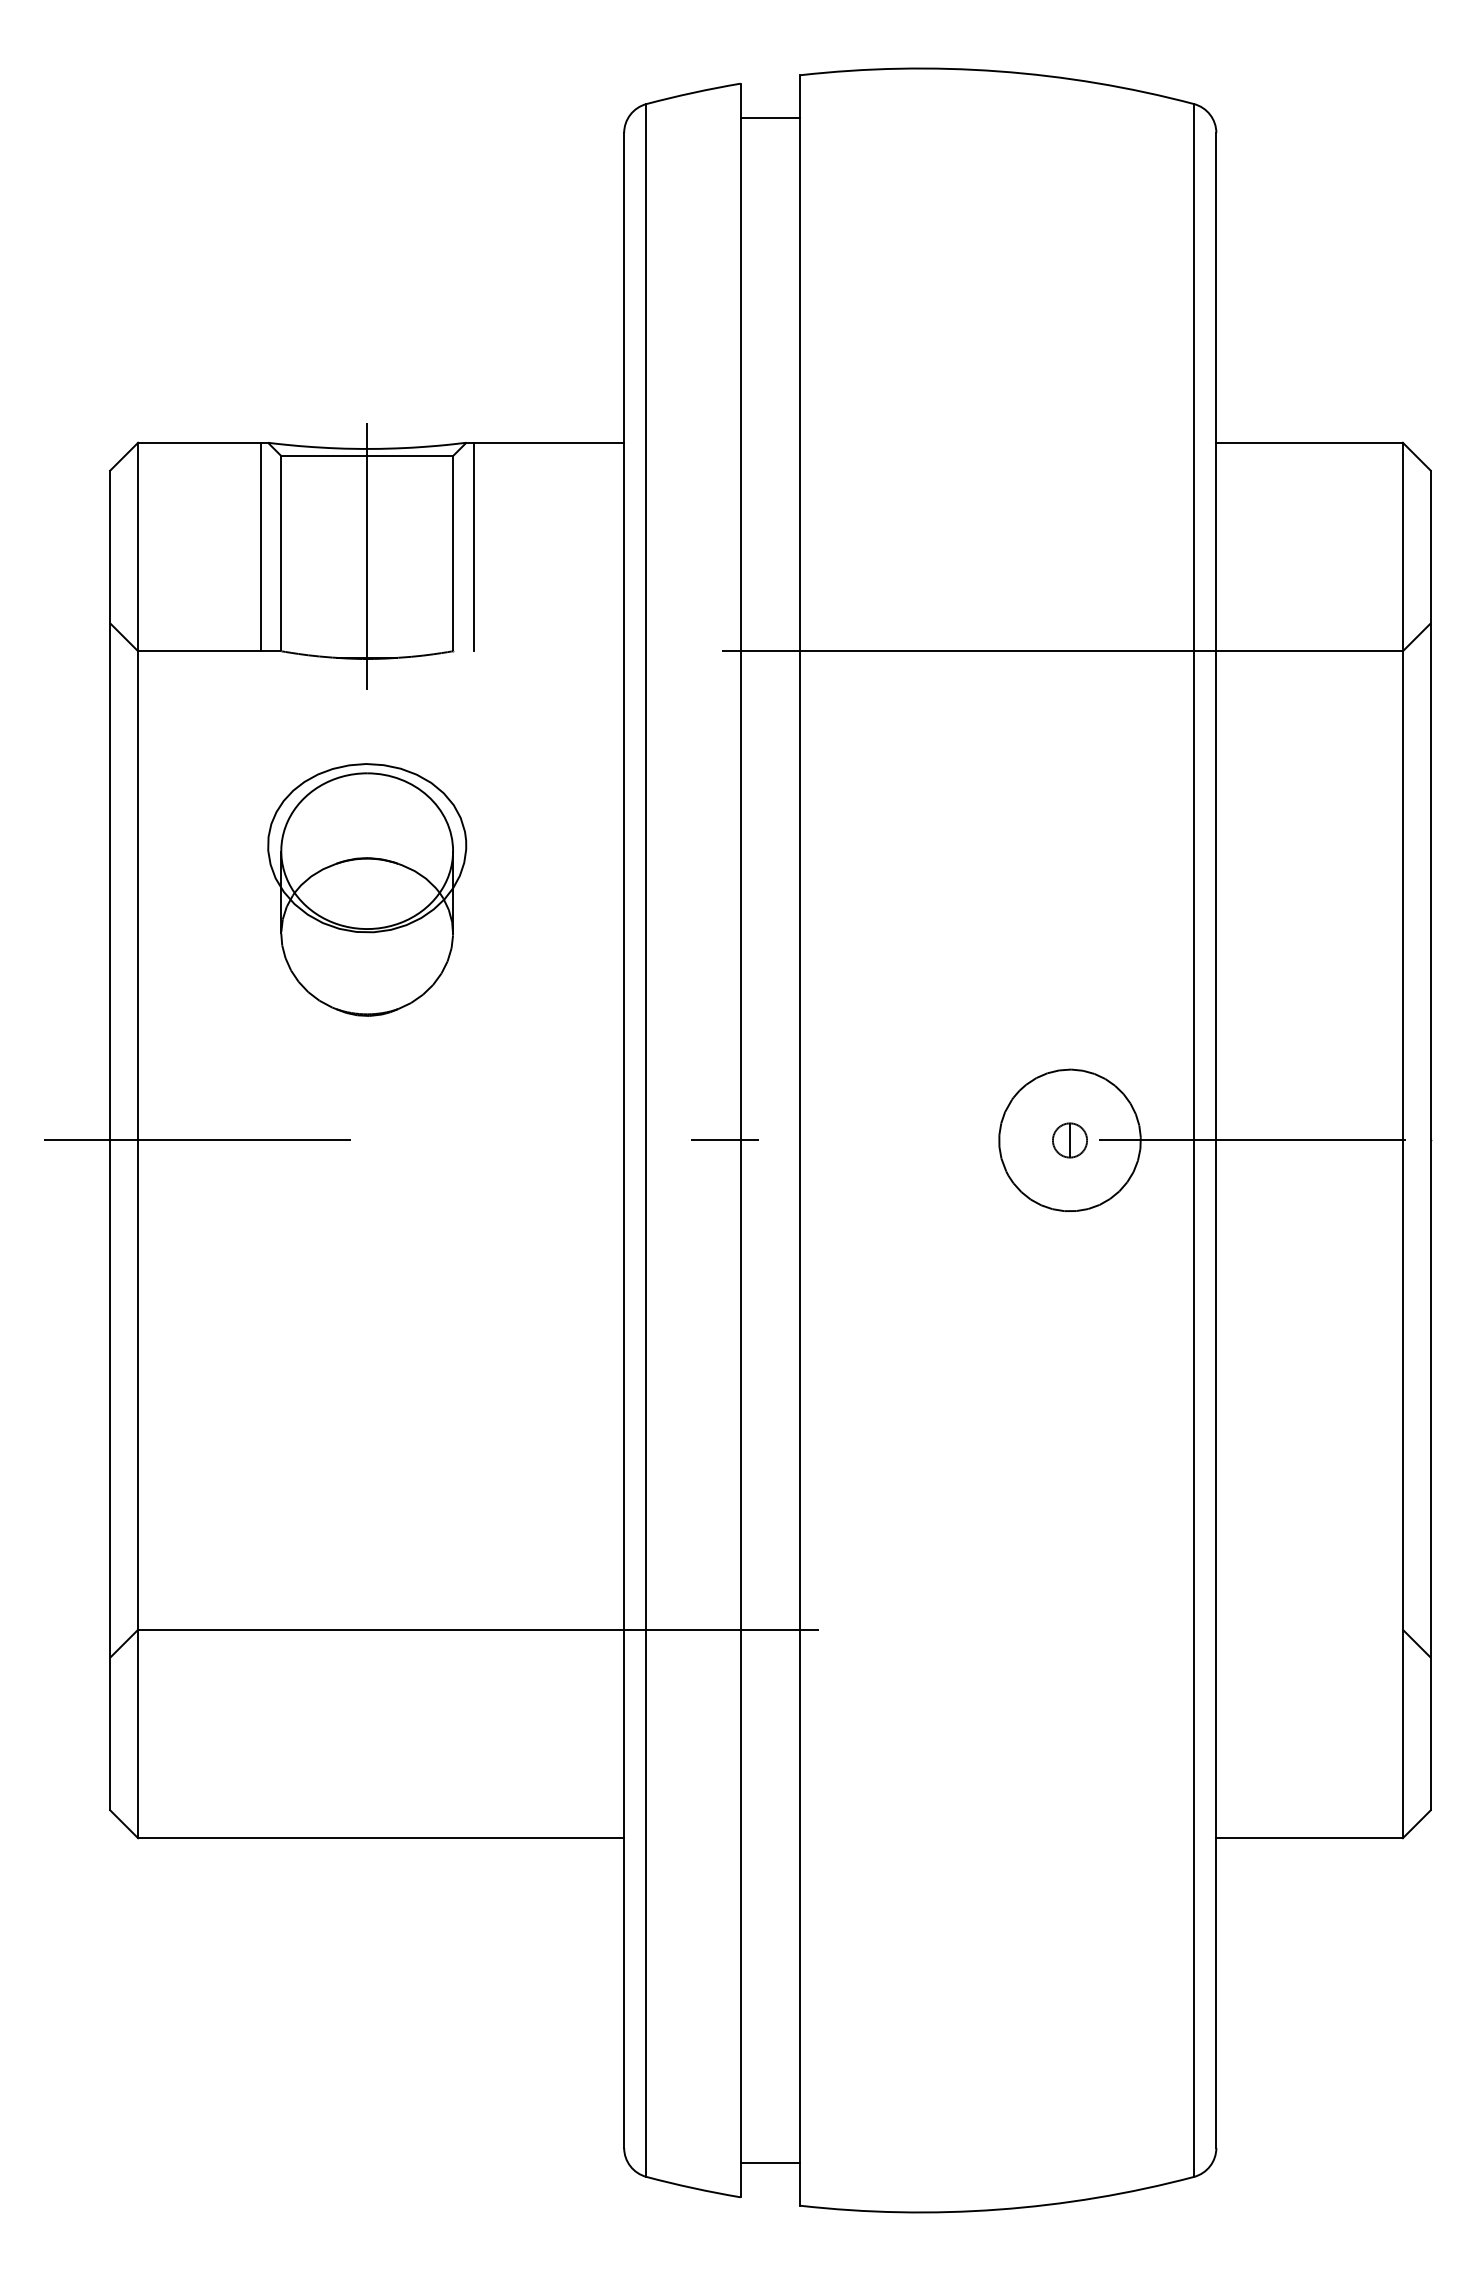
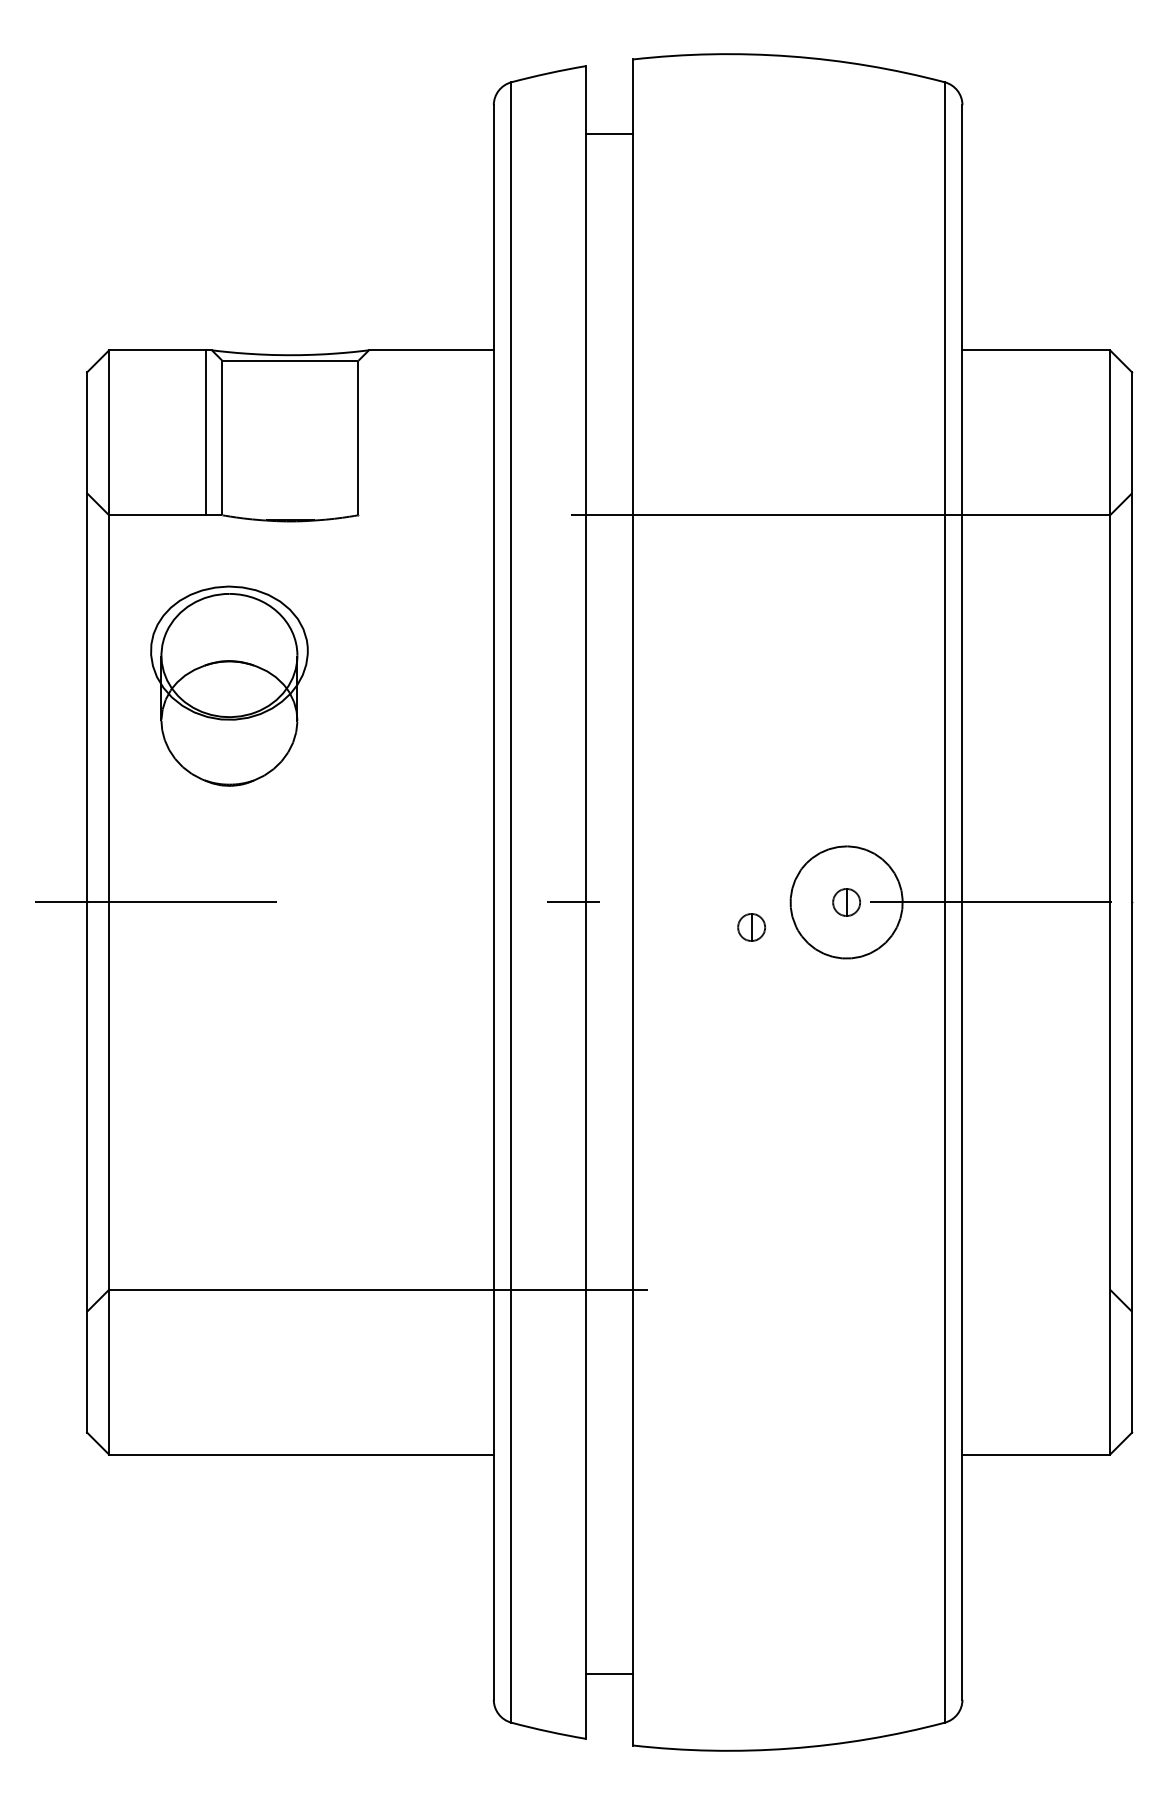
line: (770, 118) -> (609, 133), moved
line: (473, 546) -> (374, 432), removed
line: (367, 556) -> (290, 440), removed
part: (367, 889) -> (229, 685), moved
part: (949, 1172) -> (751, 927), added
line: (770, 2162) -> (609, 1674), moved

